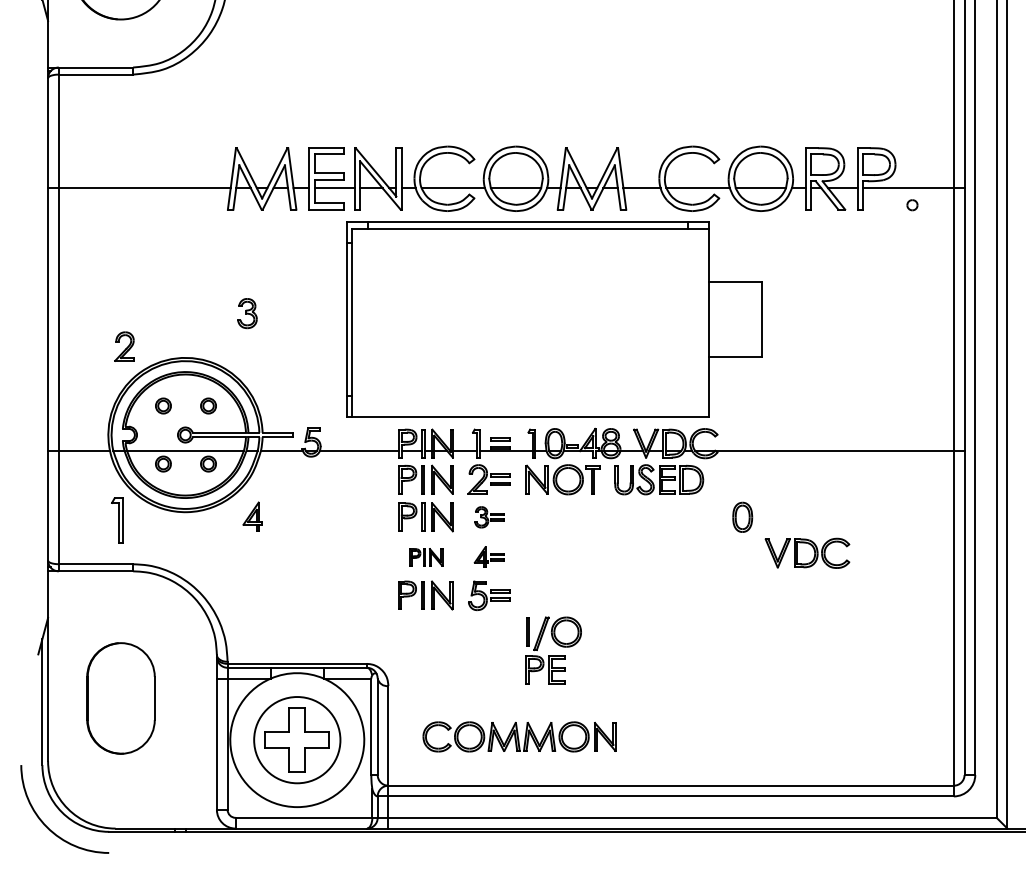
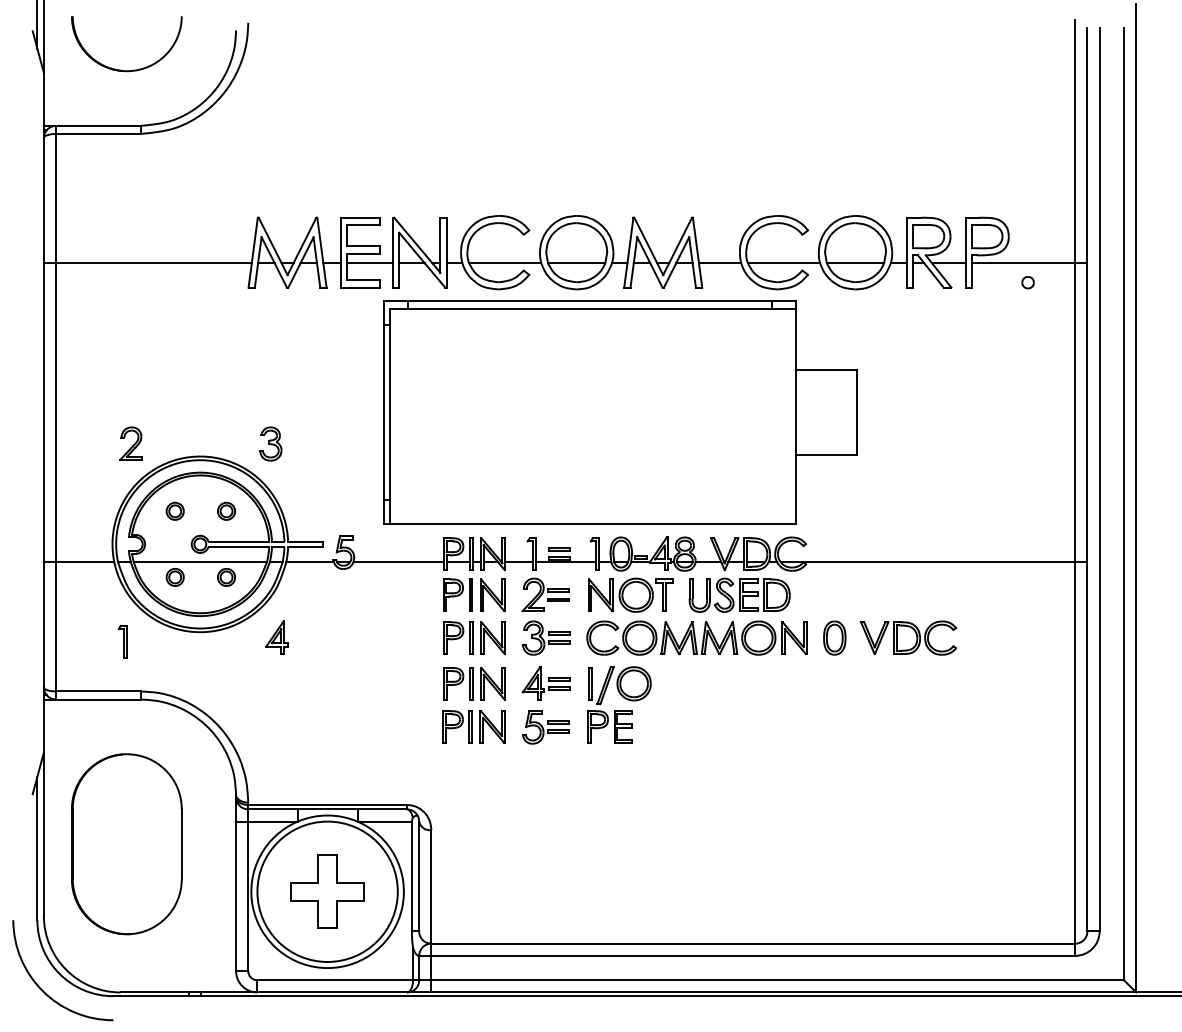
part: (247, 313) -> (270, 443), moved
part: (489, 516) -> (546, 637), size x1.43
part: (117, 520) -> (122, 641), size x0.62
part: (807, 552) -> (908, 637), moved
part: (426, 557) -> (474, 683), size x1.67
part: (488, 557) -> (545, 683), size x1.43
part: (553, 650) -> (619, 704), moved
part: (120, 698) -> (126, 844), size x1.43
part: (519, 736) -> (696, 637), moved
circle: (297, 739) -> (327, 891), size x1.43

